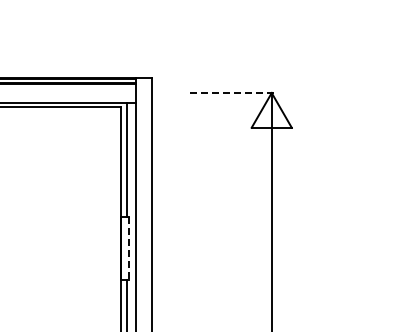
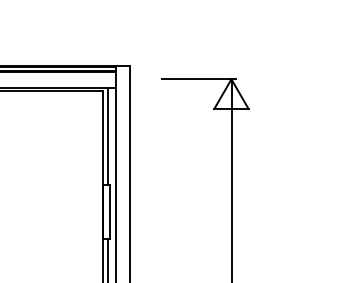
line: (233, 93) -> (198, 79), dashed -> solid
line: (128, 248) -> (109, 211), dashed -> solid

